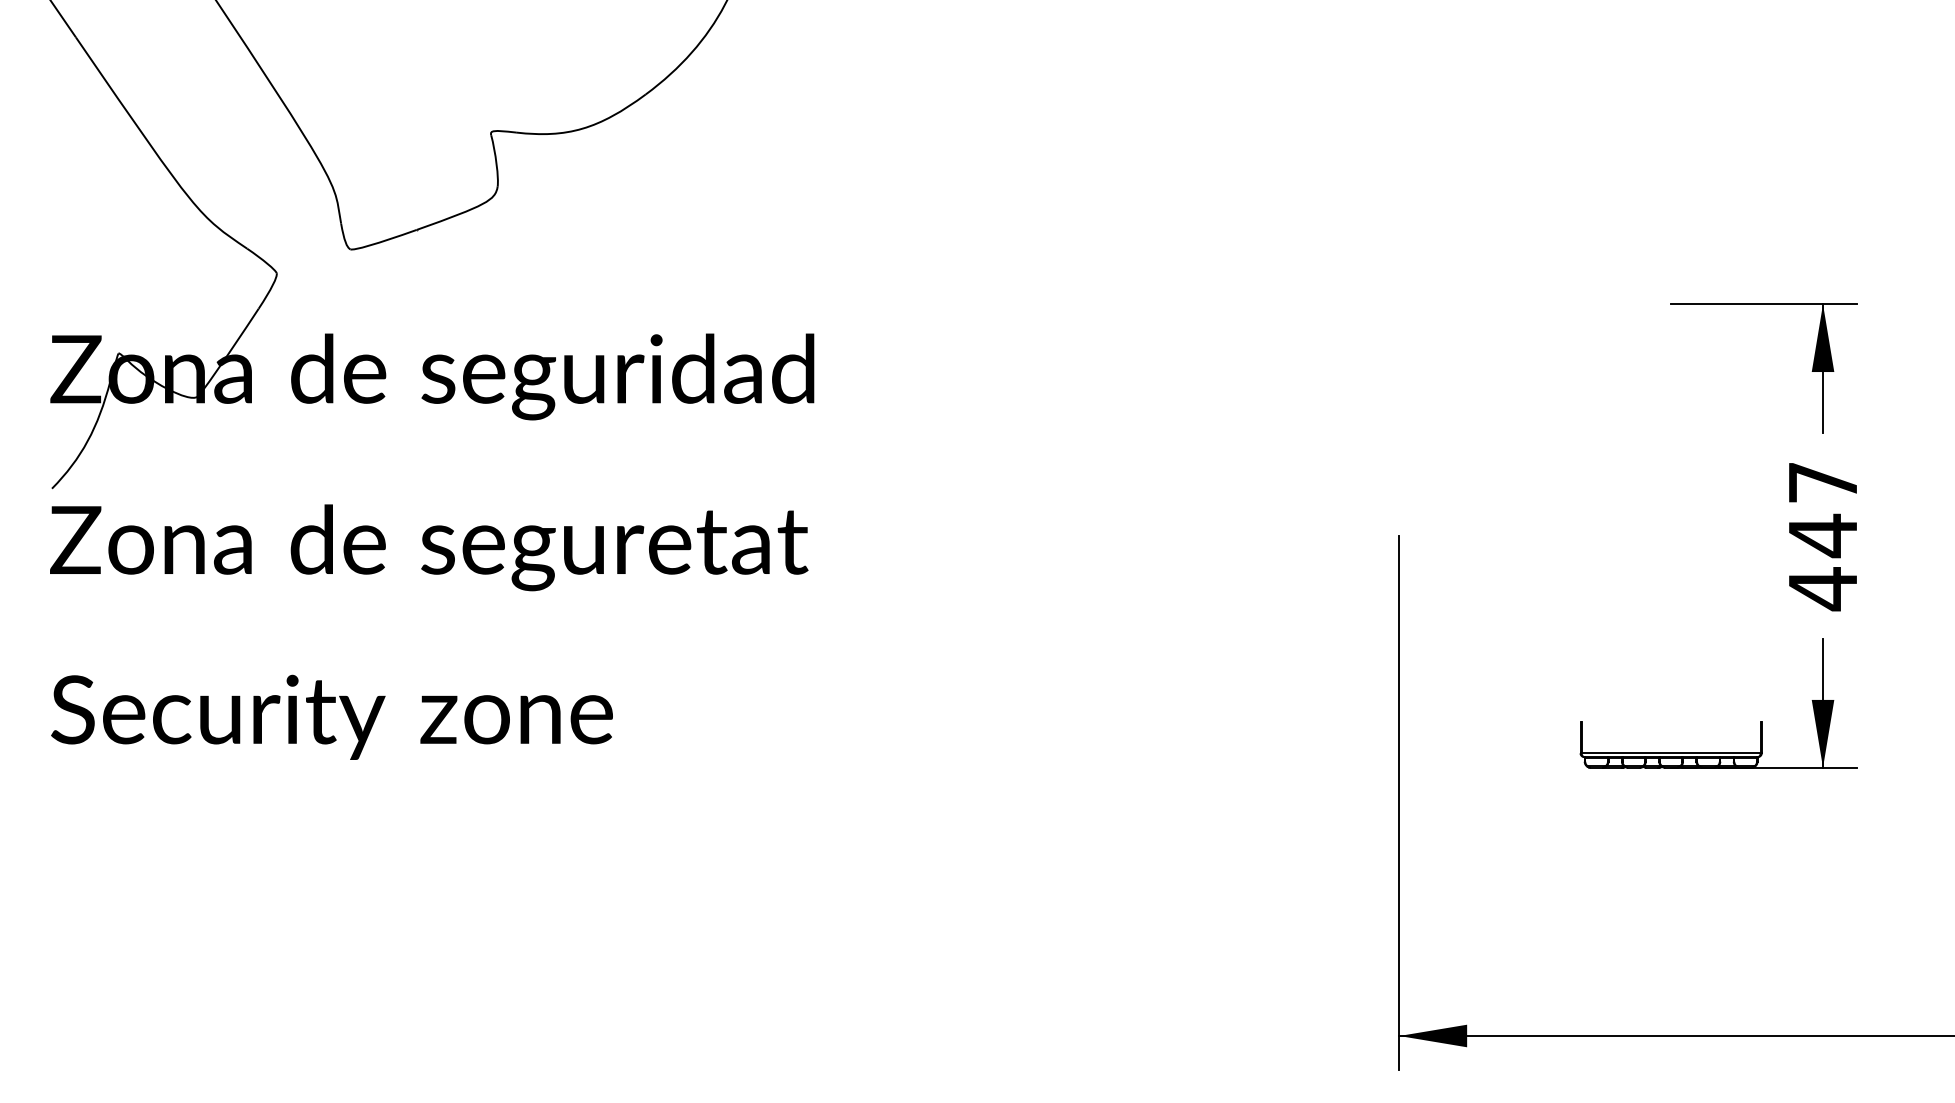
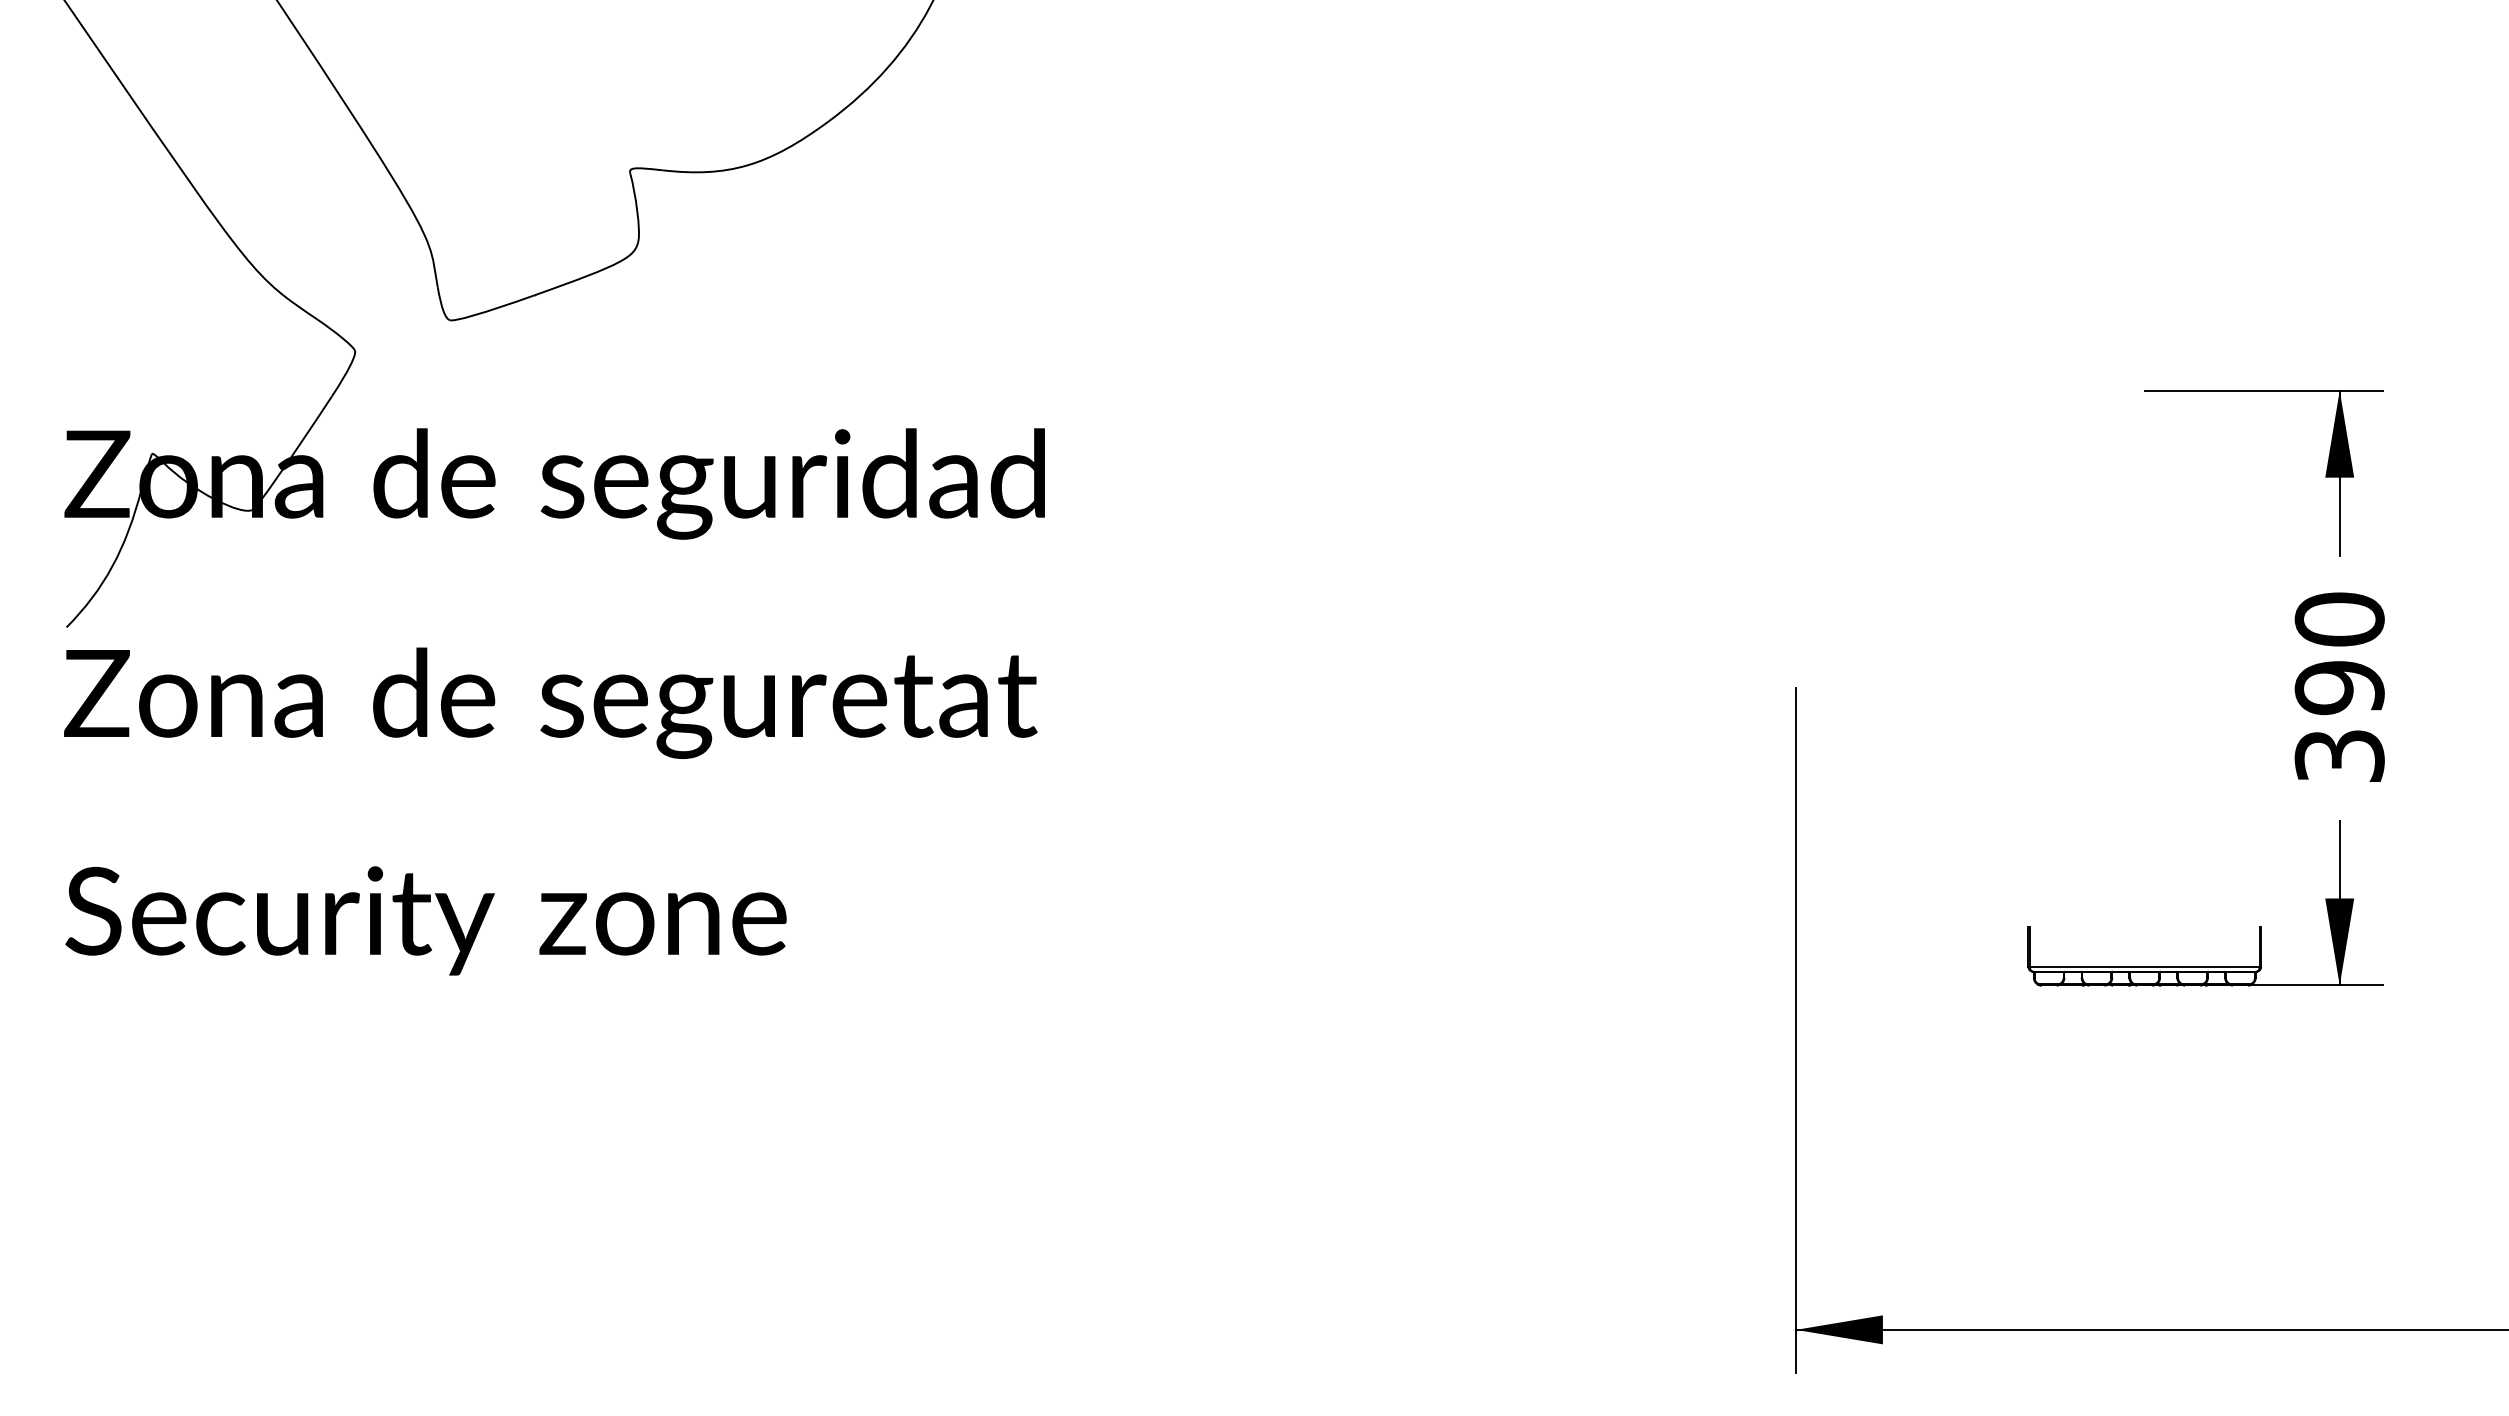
text: (1823, 536) -> (2340, 688), 447 -> 390

